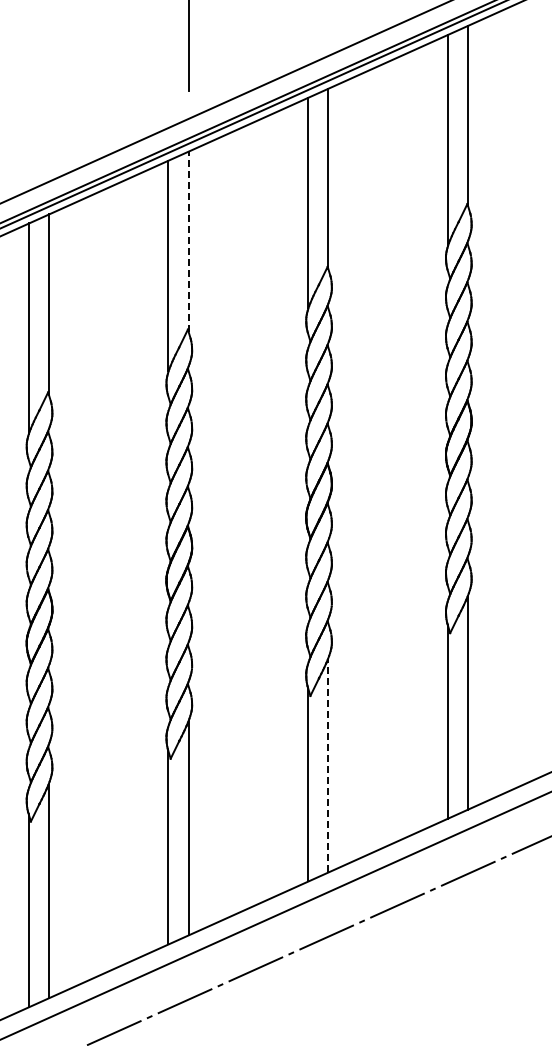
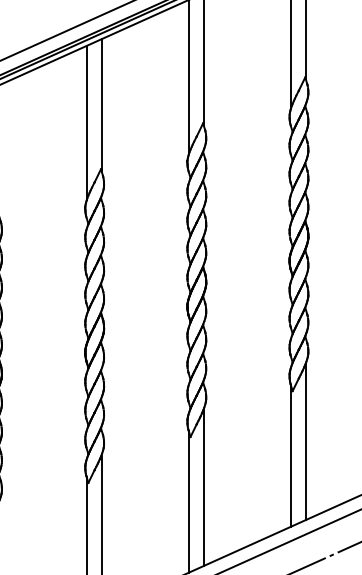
line: (188, 241) -> (101, 104), dashed -> solid
line: (328, 765) -> (203, 487), dashed -> solid

